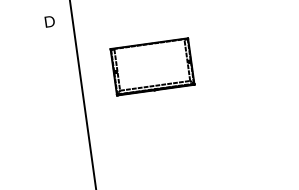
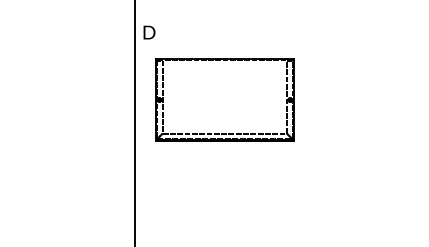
text: (49, 21) -> (149, 32), moved
part: (152, 66) -> (224, 99), size x1.43

